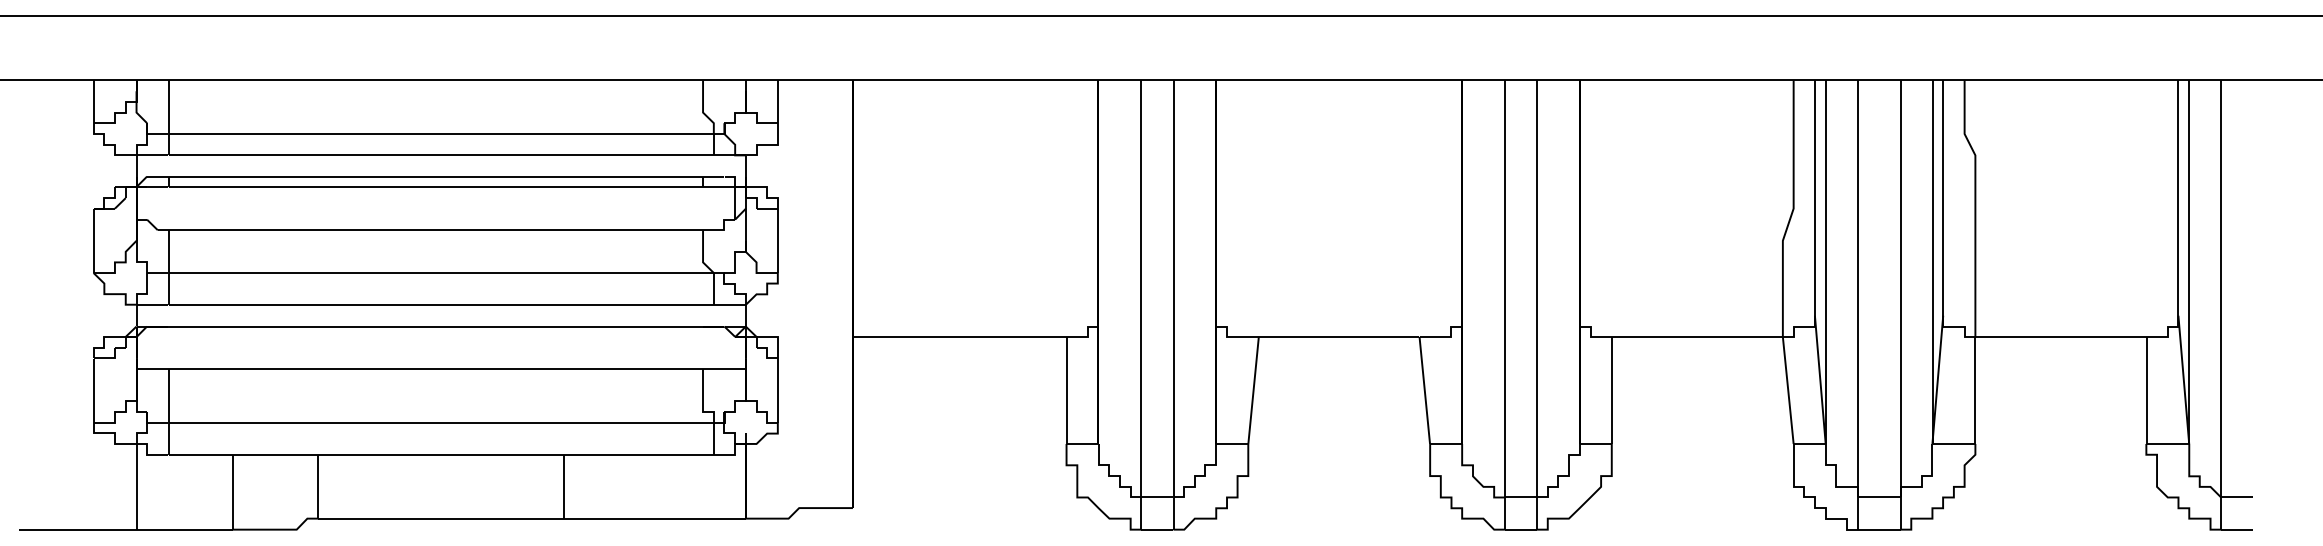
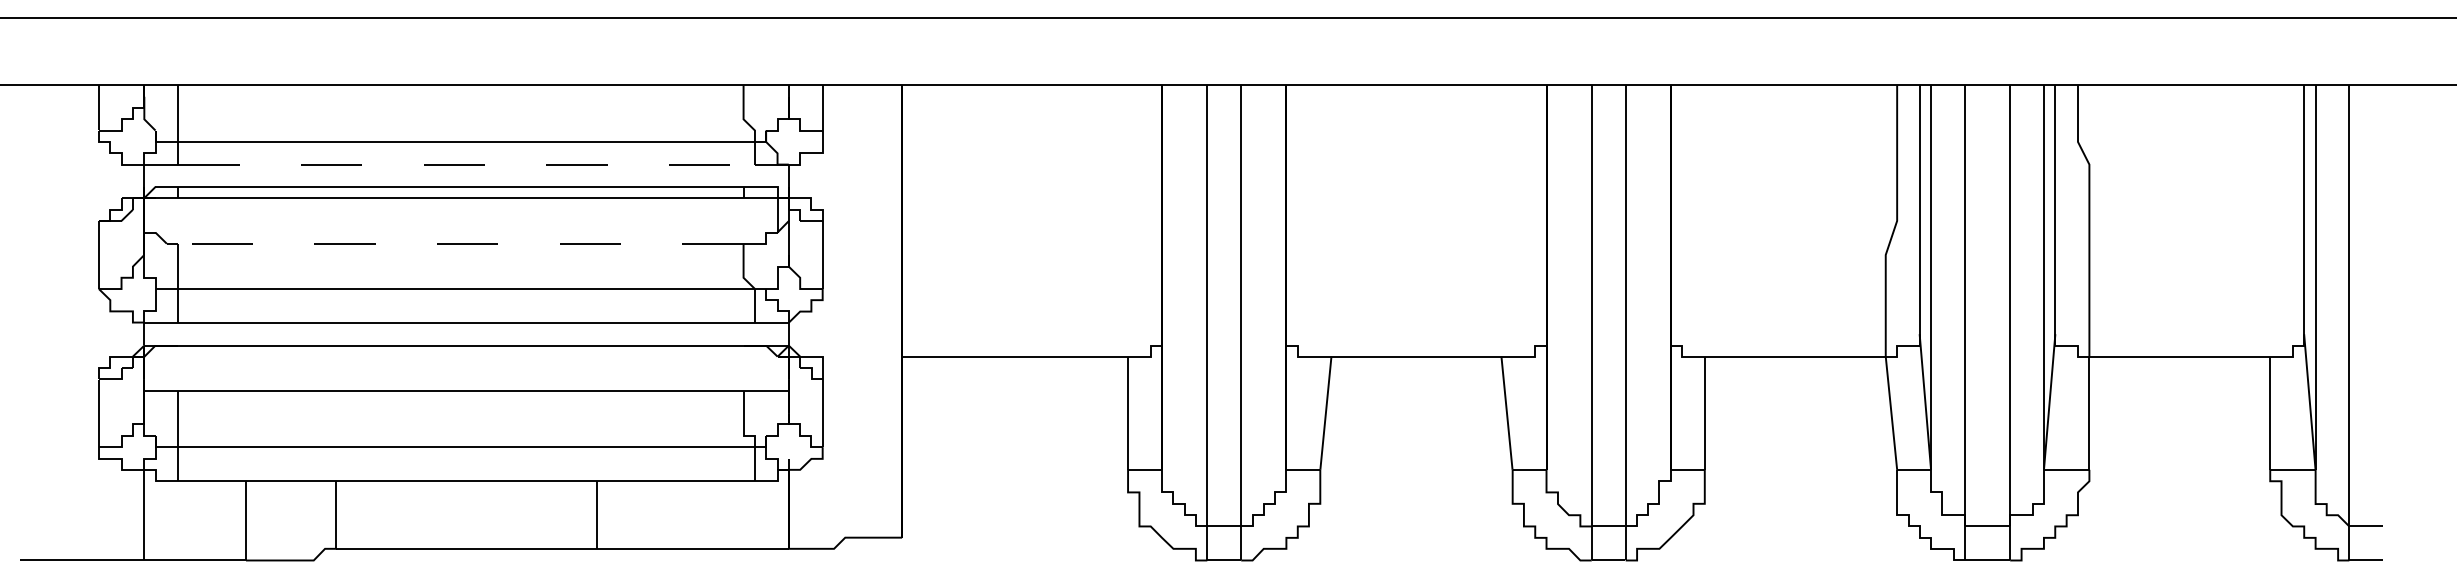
line: (442, 155) -> (467, 164), solid -> dashed
line: (435, 229) -> (460, 243), solid -> dashed

